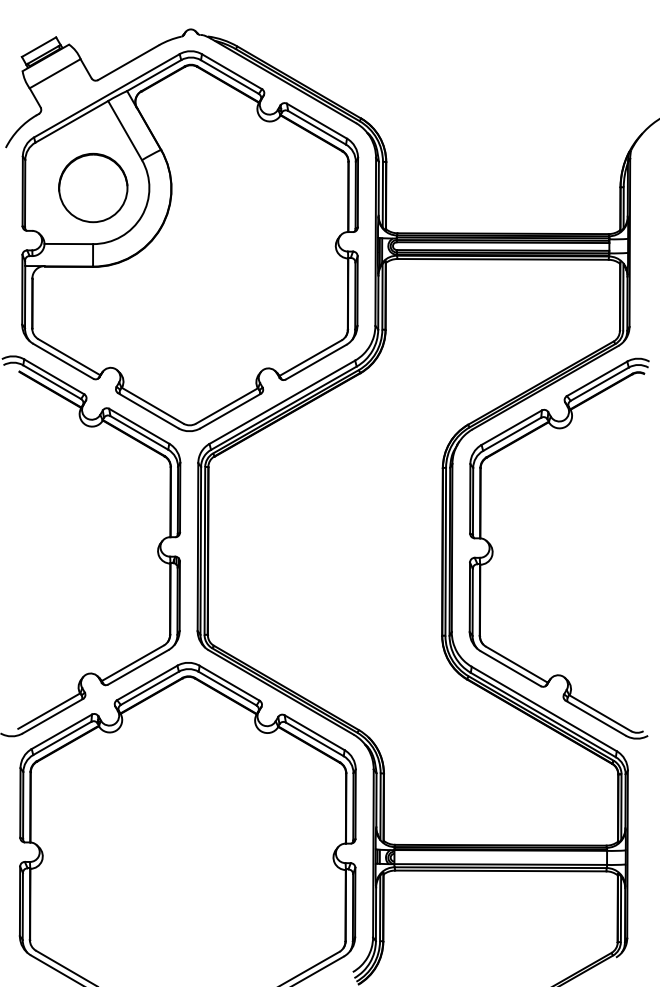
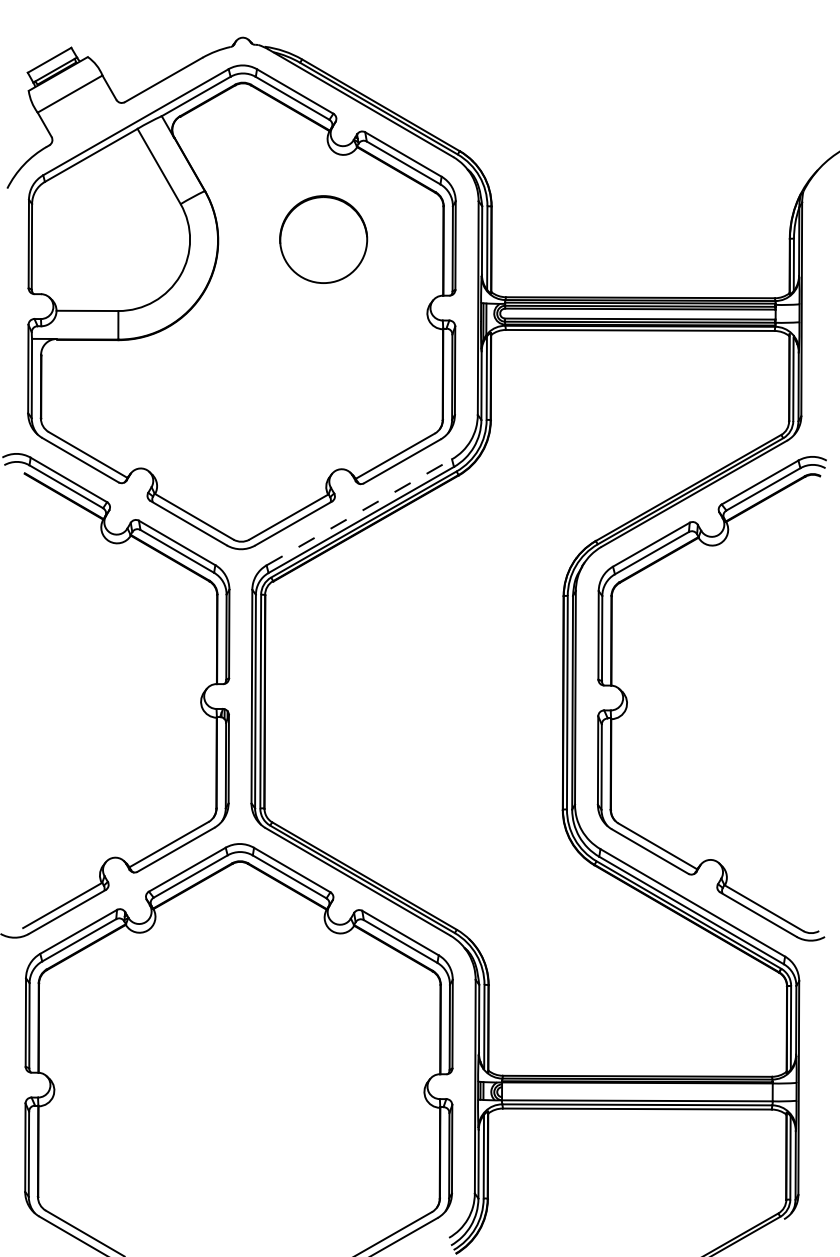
circle: (93, 187) -> (323, 239), moved
line: (282, 402) -> (359, 512), solid -> dashed

